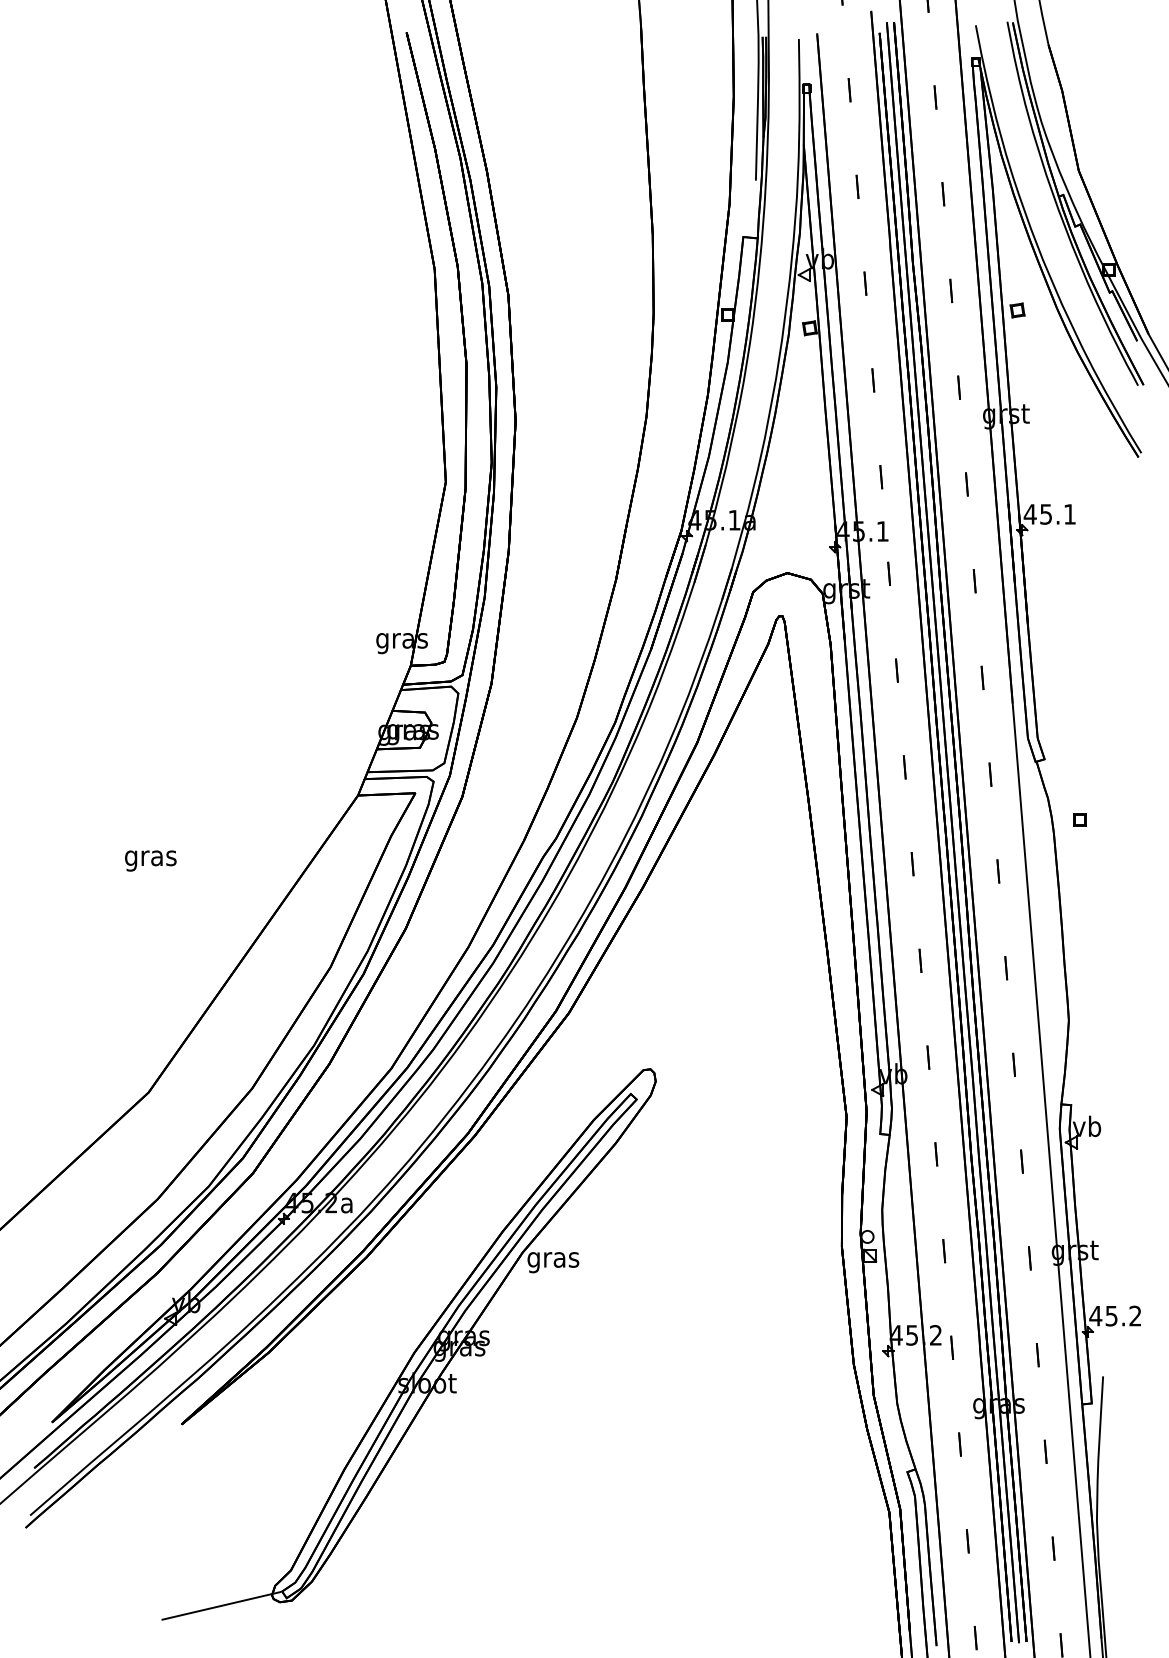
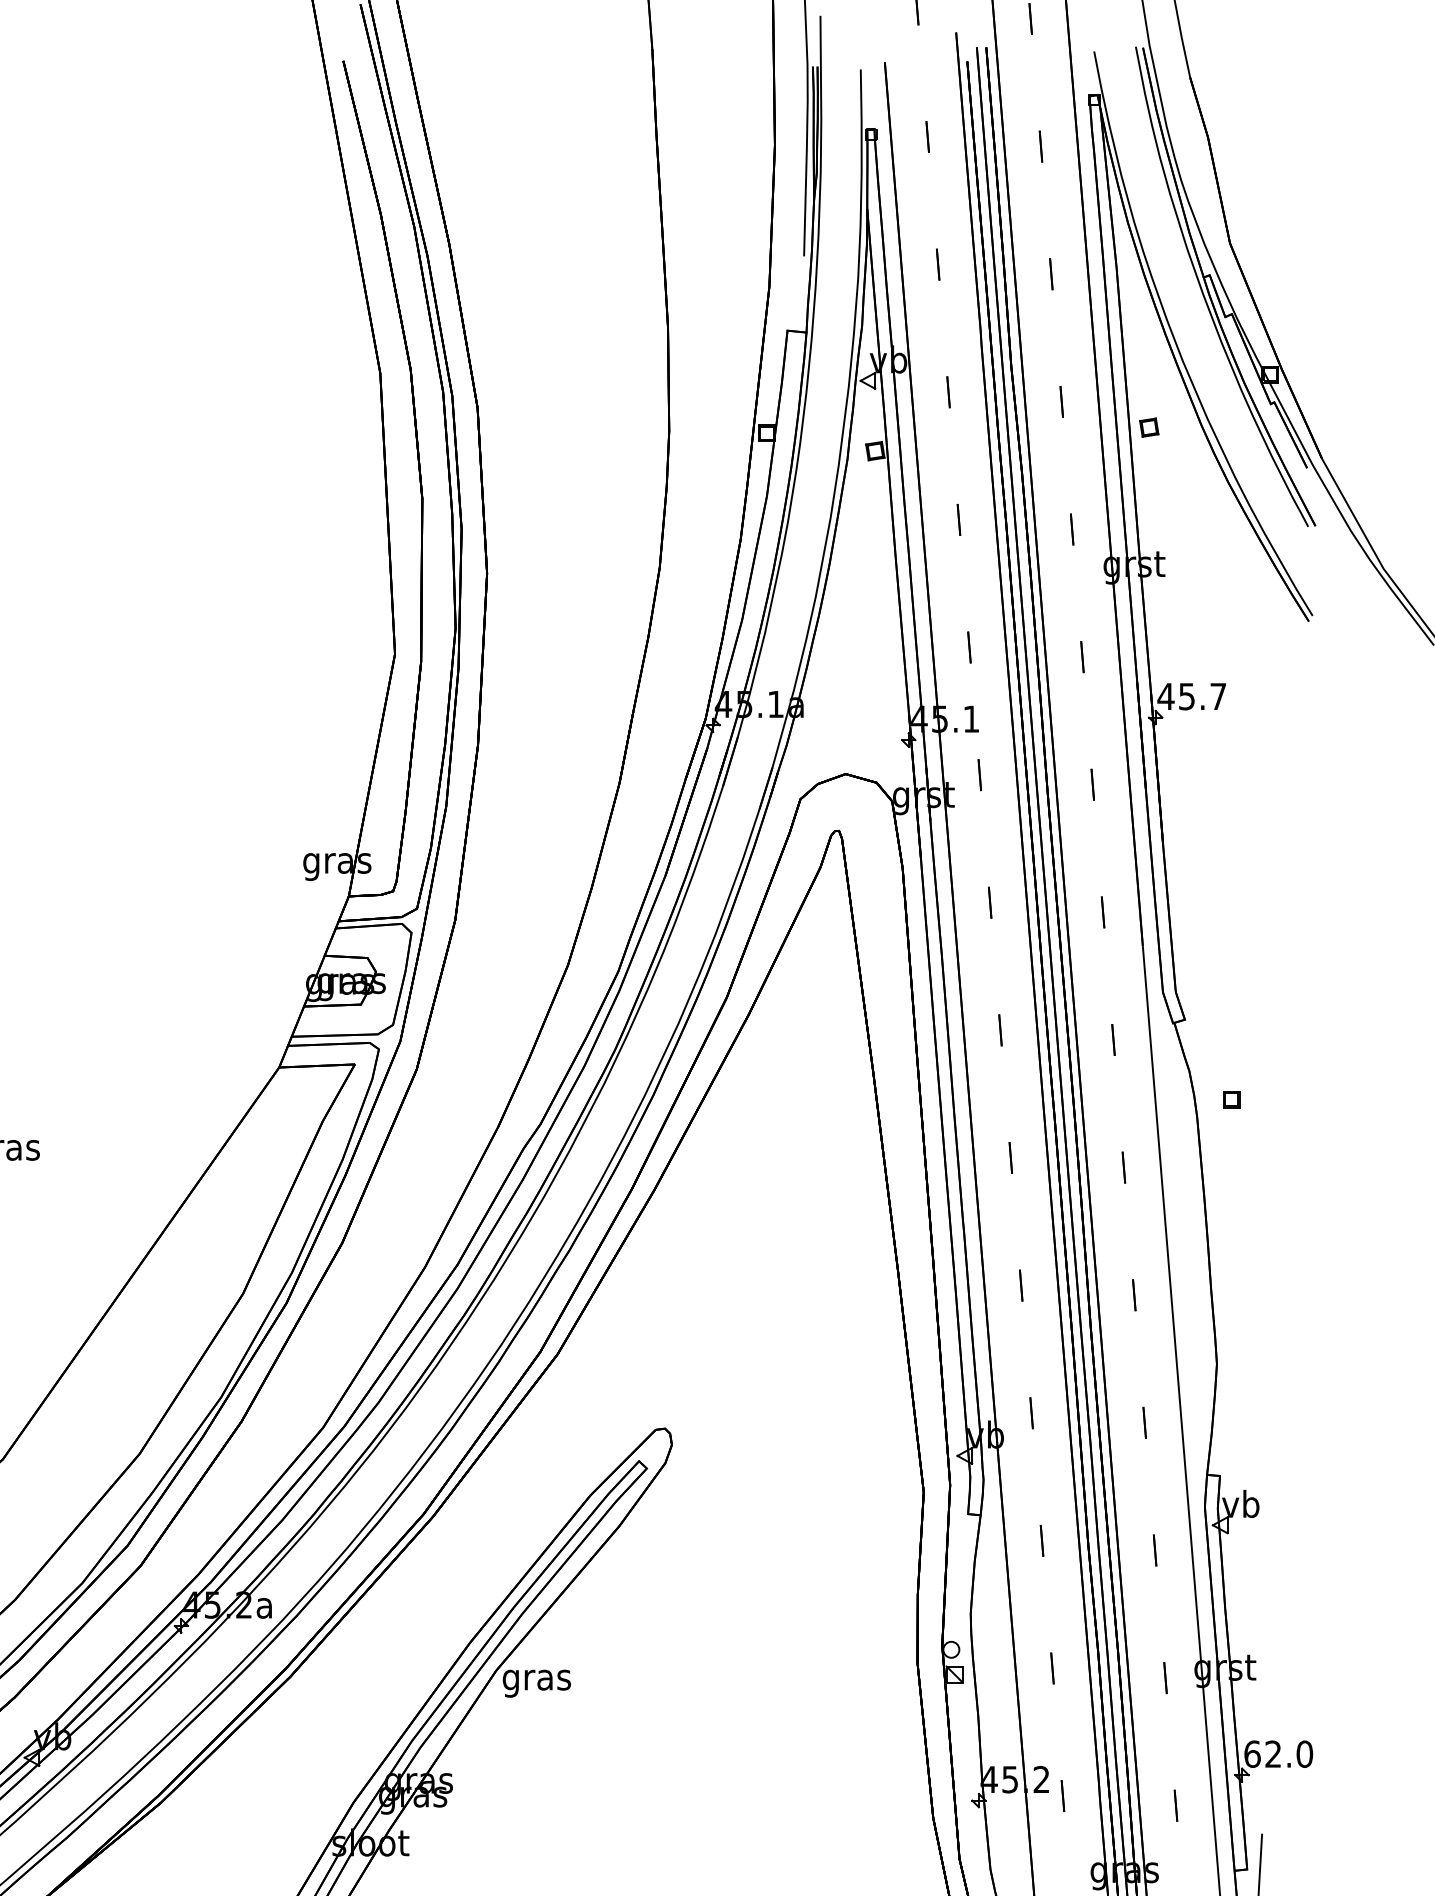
text: (1069, 514) -> (1217, 696), 45.1 -> 45.7
text: (1115, 1315) -> (1278, 1753), 45.2 -> 62.0

